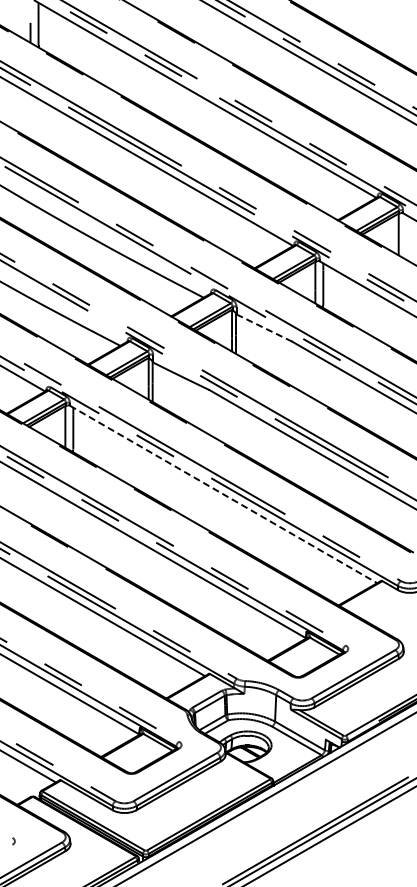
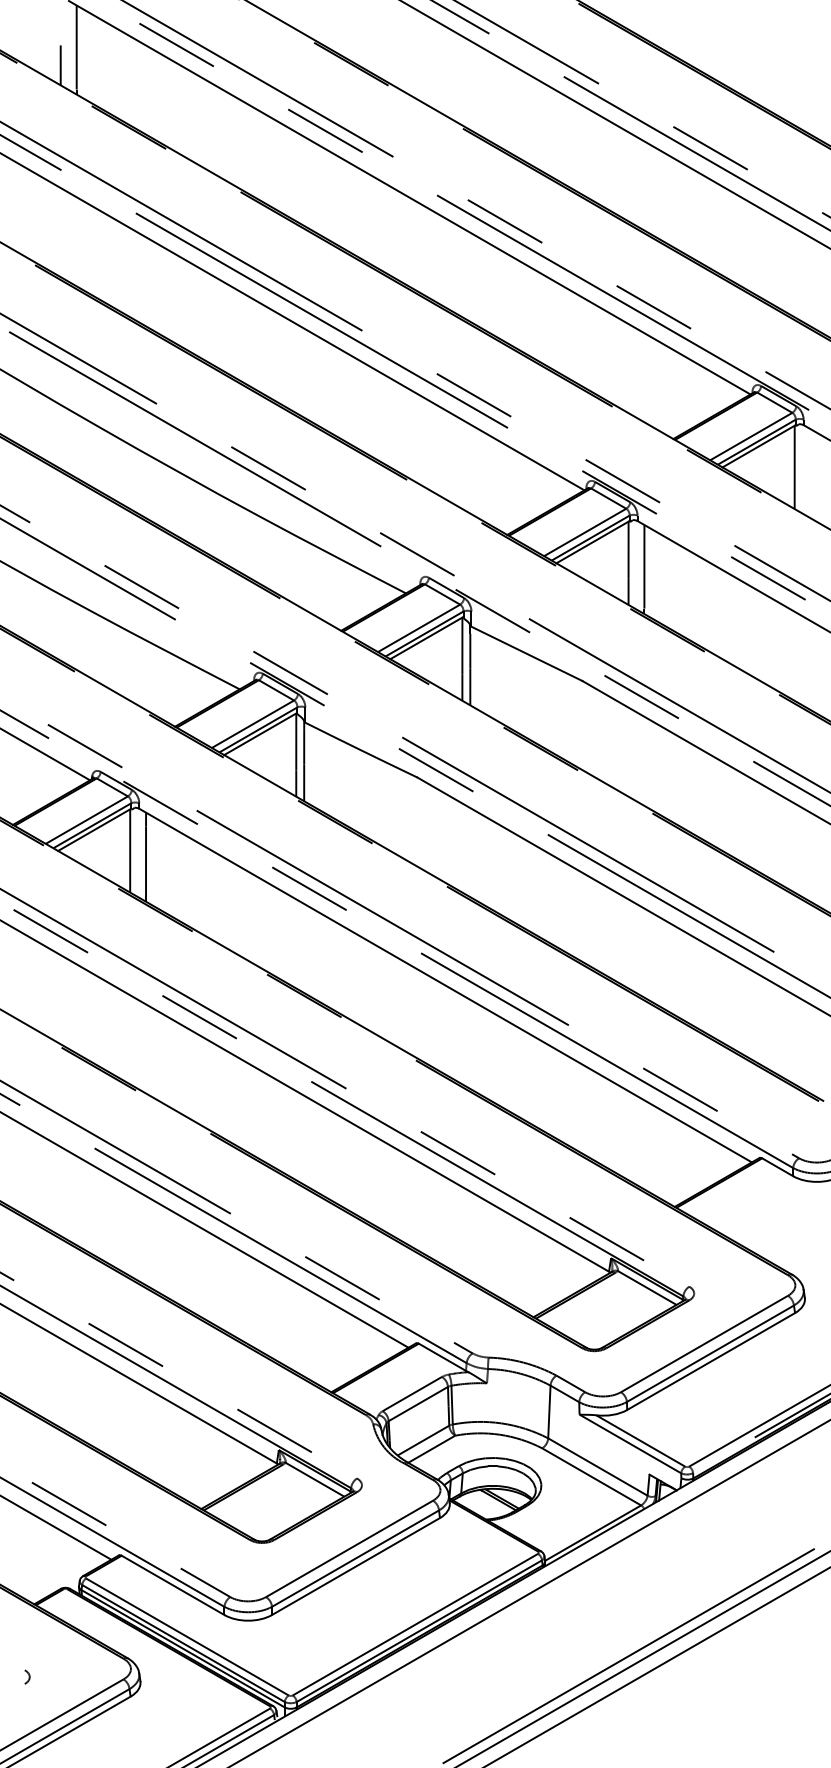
line: (264, 328) -> (527, 654), dashed -> solid
line: (224, 494) -> (447, 985), dashed -> solid

